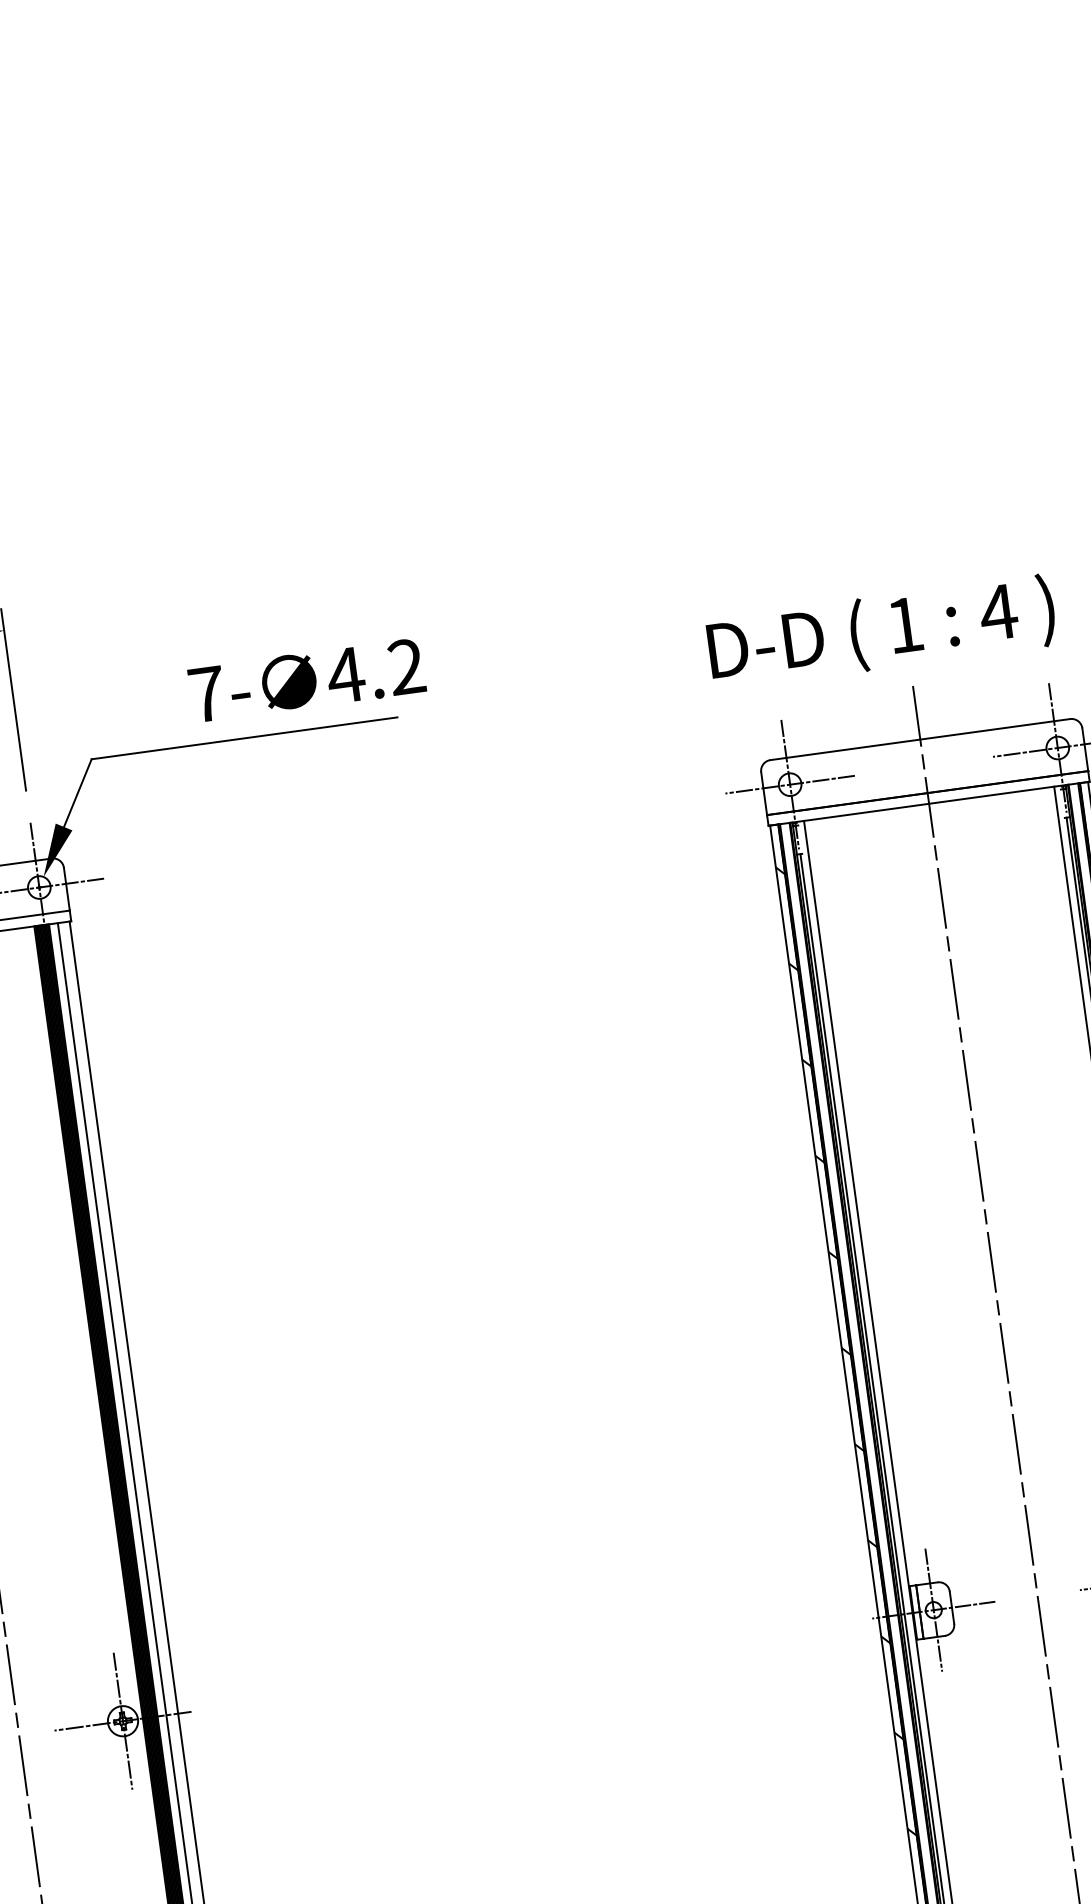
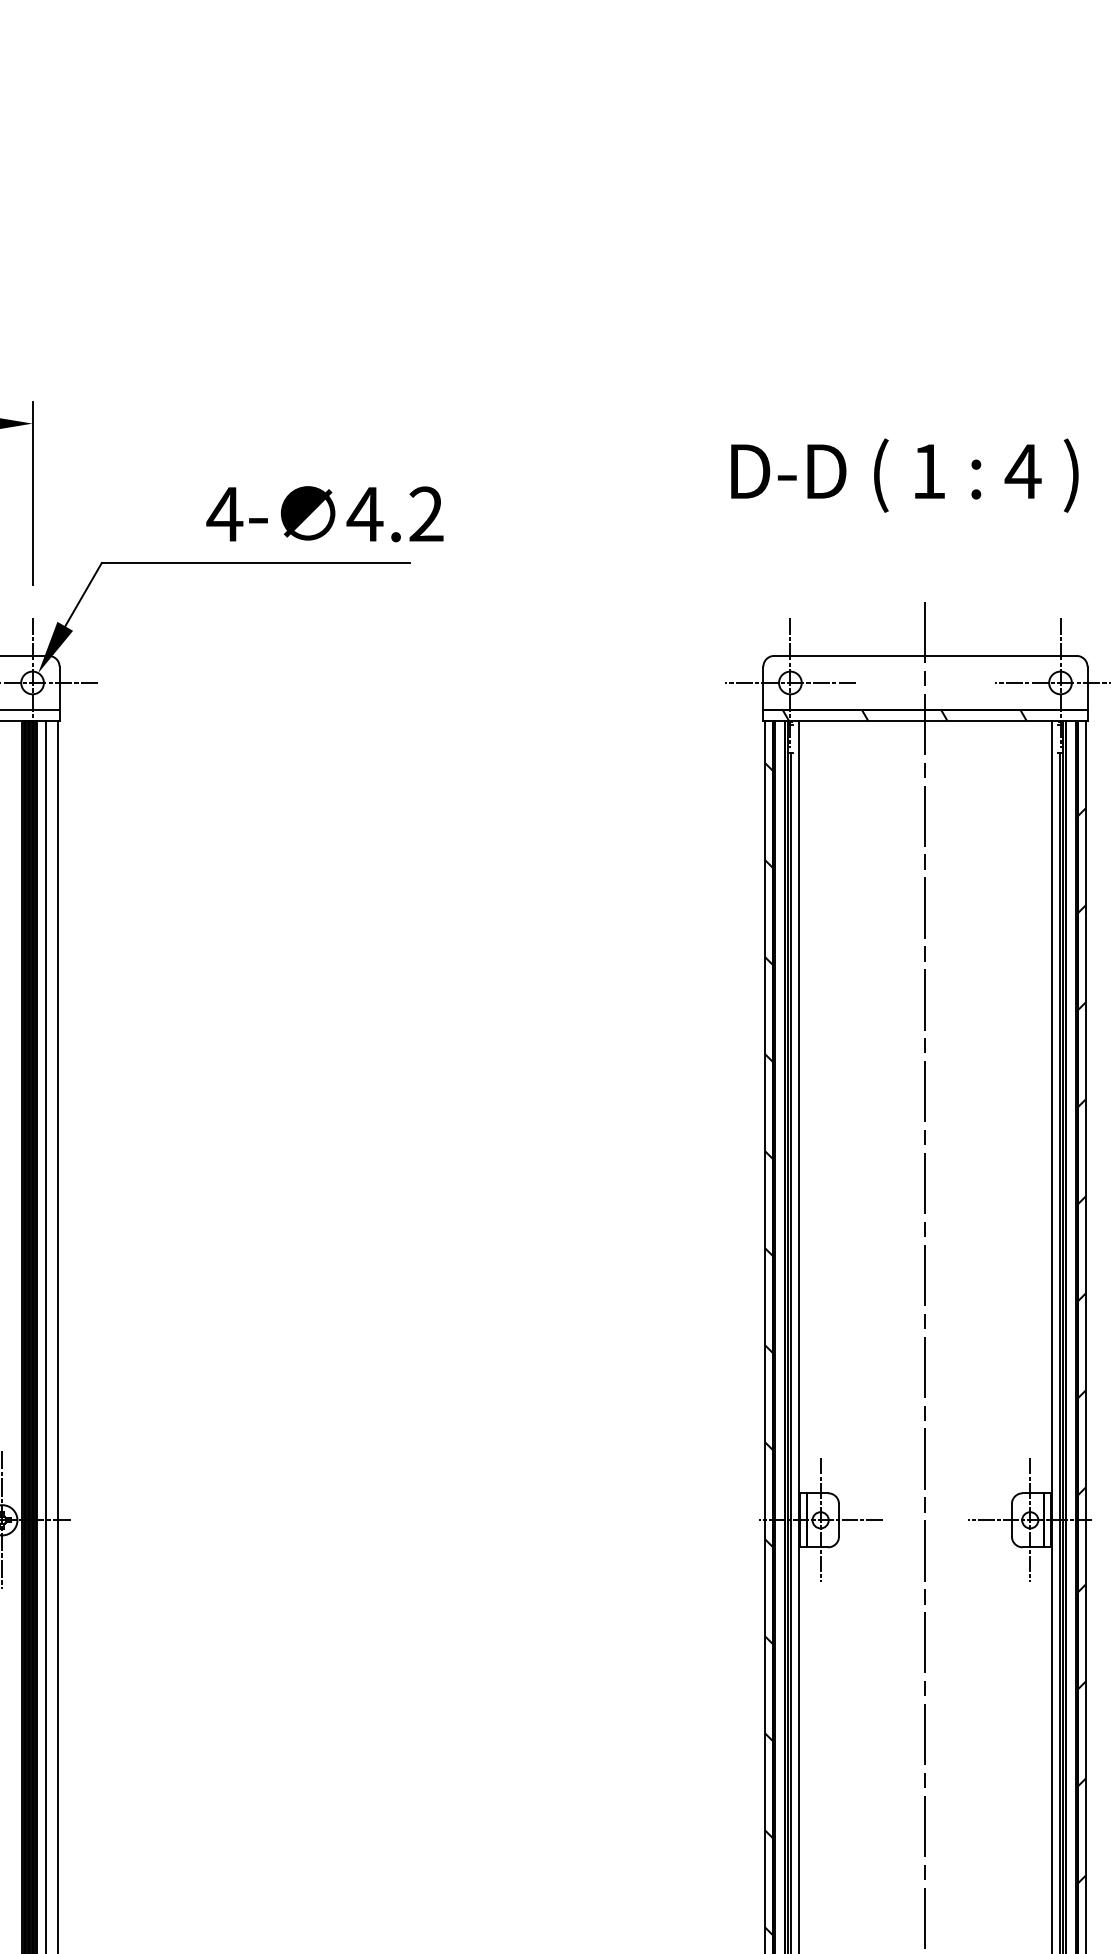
text: (881, 632) -> (904, 475), moved
text: (206, 694) -> (224, 514), 7- -> 4-
hatch: (907, 800) -> (904, 714), added

